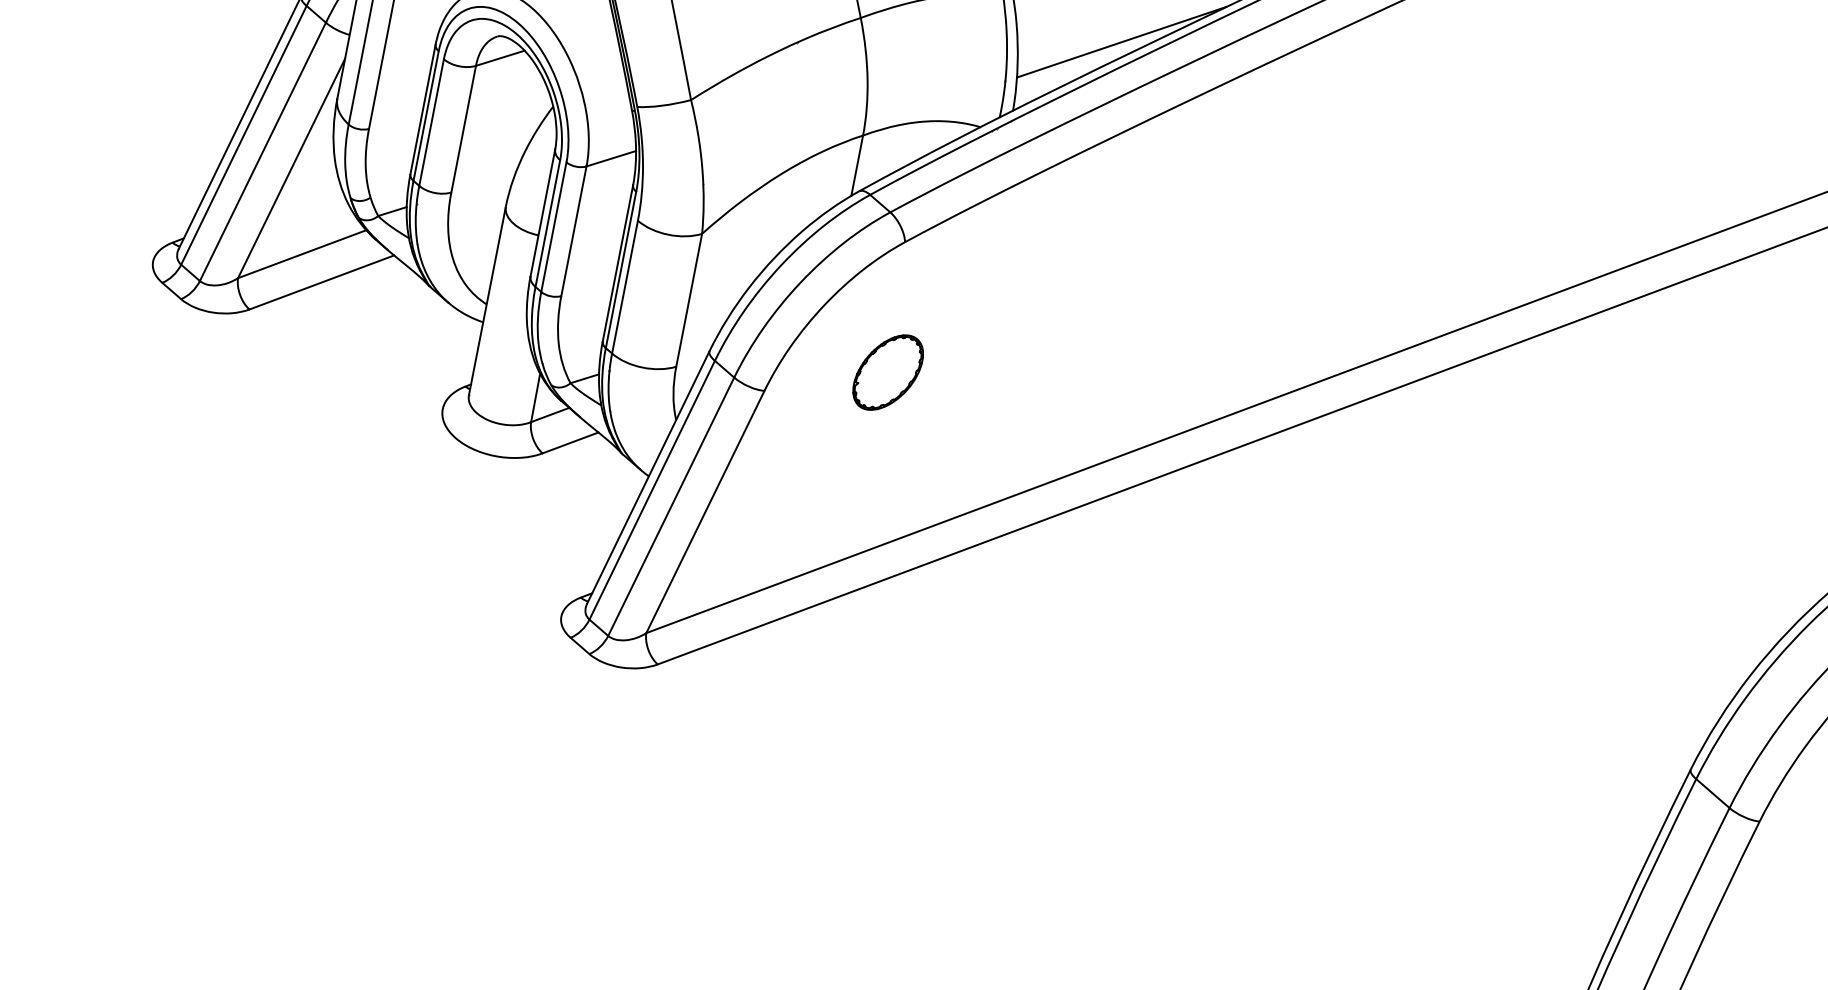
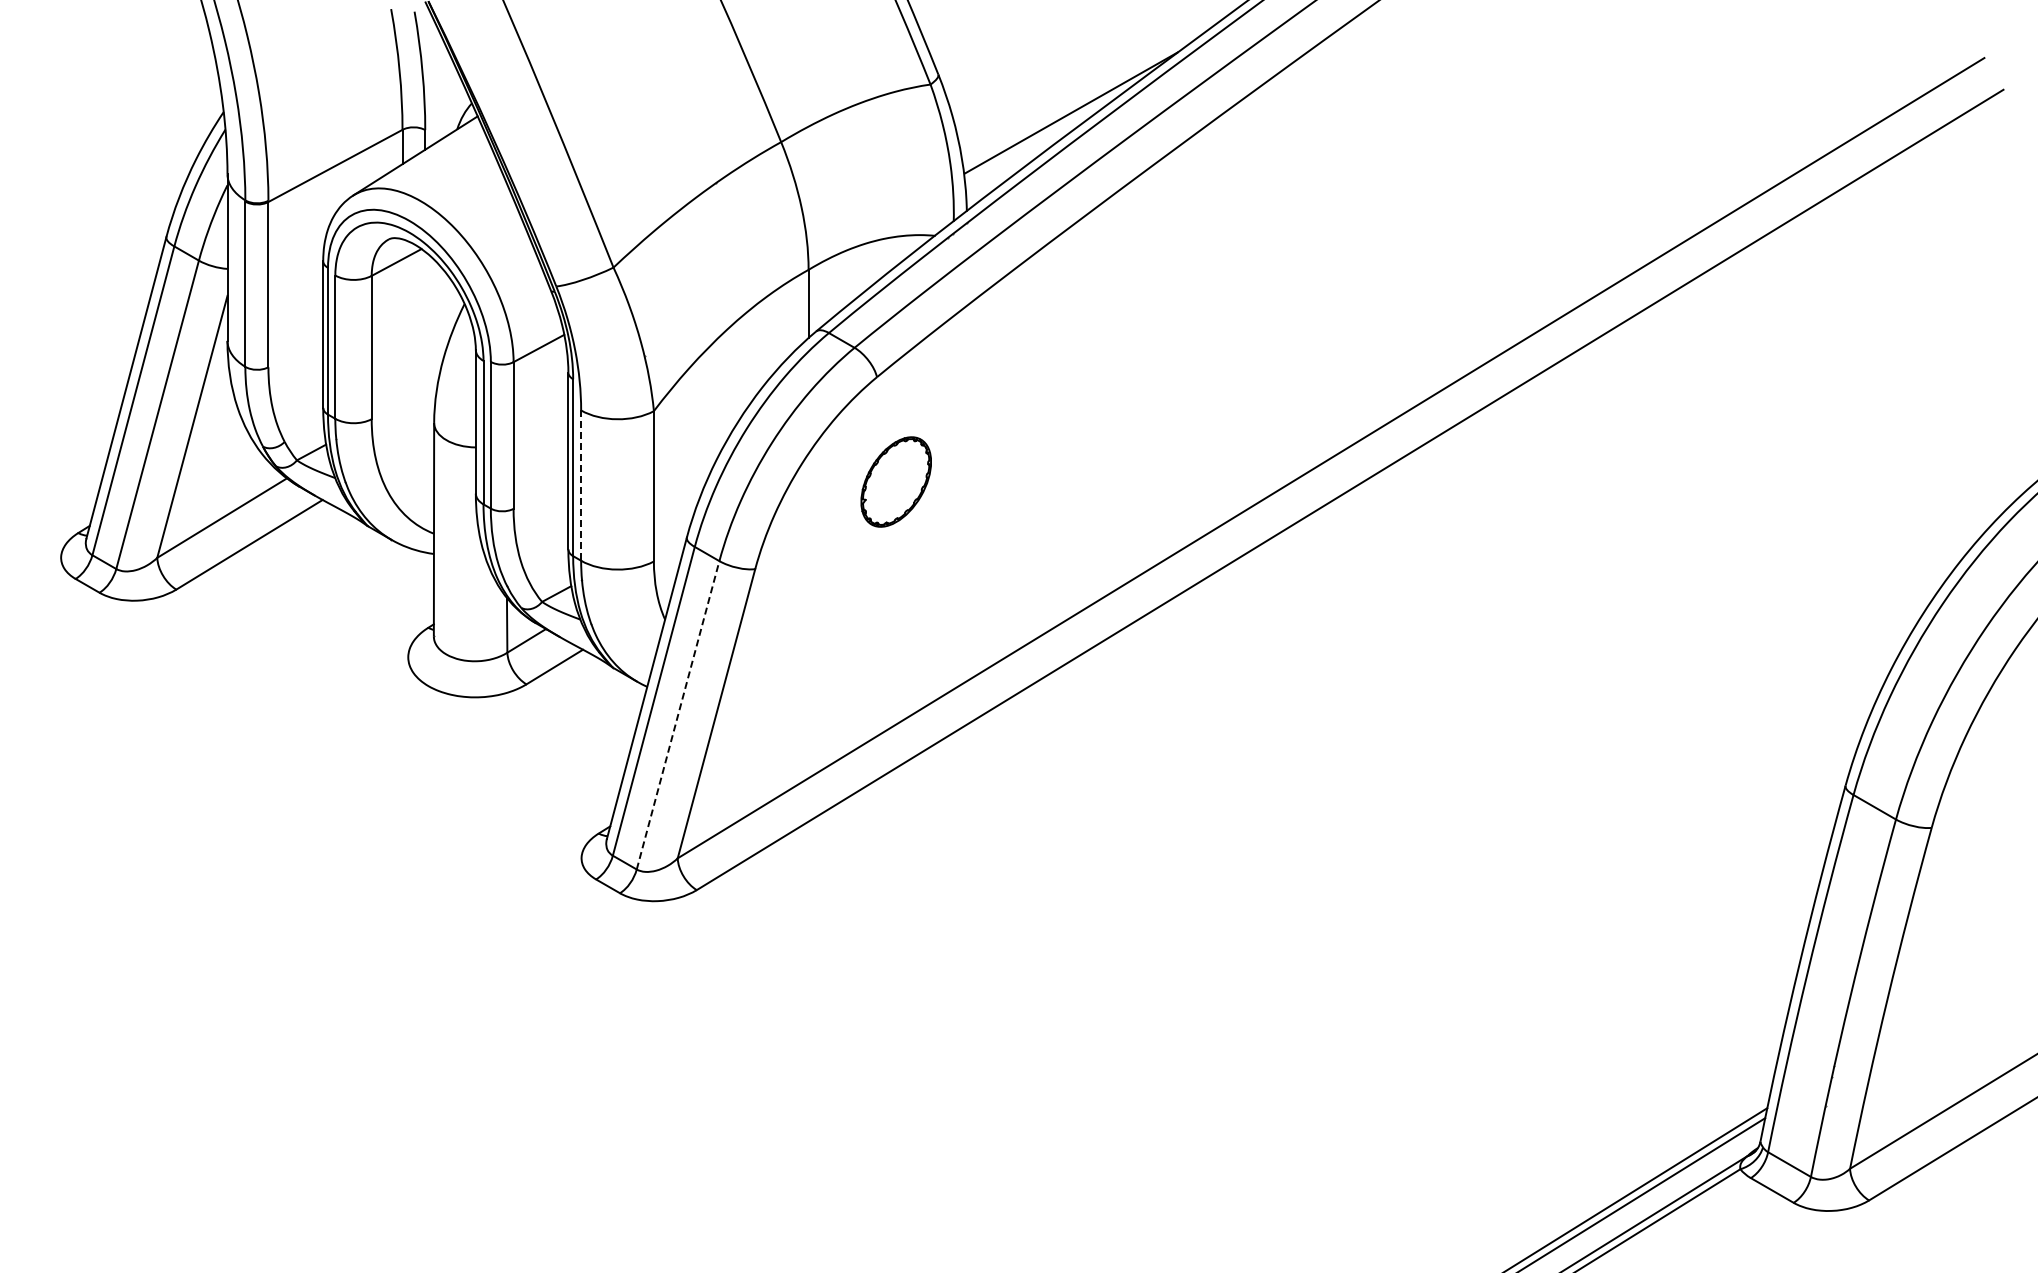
line: (625, 287) -> (581, 486), solid -> dashed
part: (887, 372) -> (895, 481), moved
line: (671, 507) -> (678, 715), solid -> dashed

